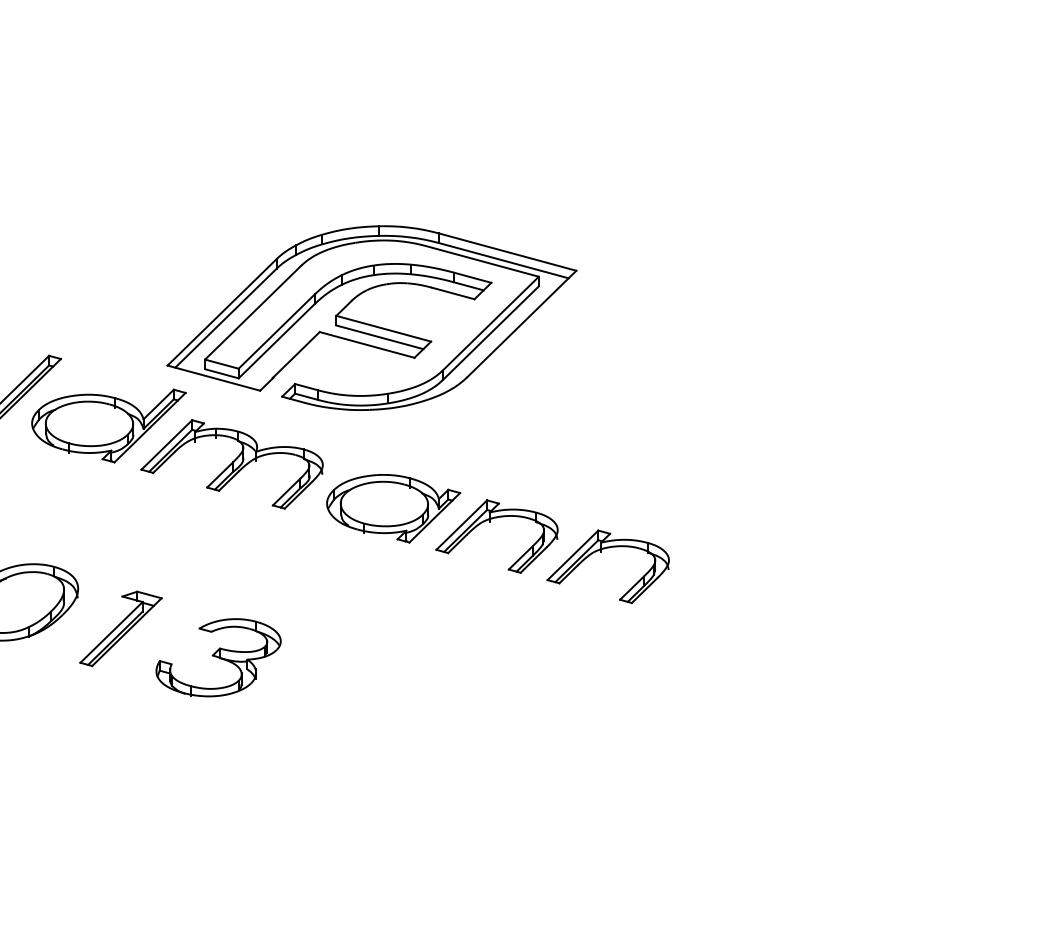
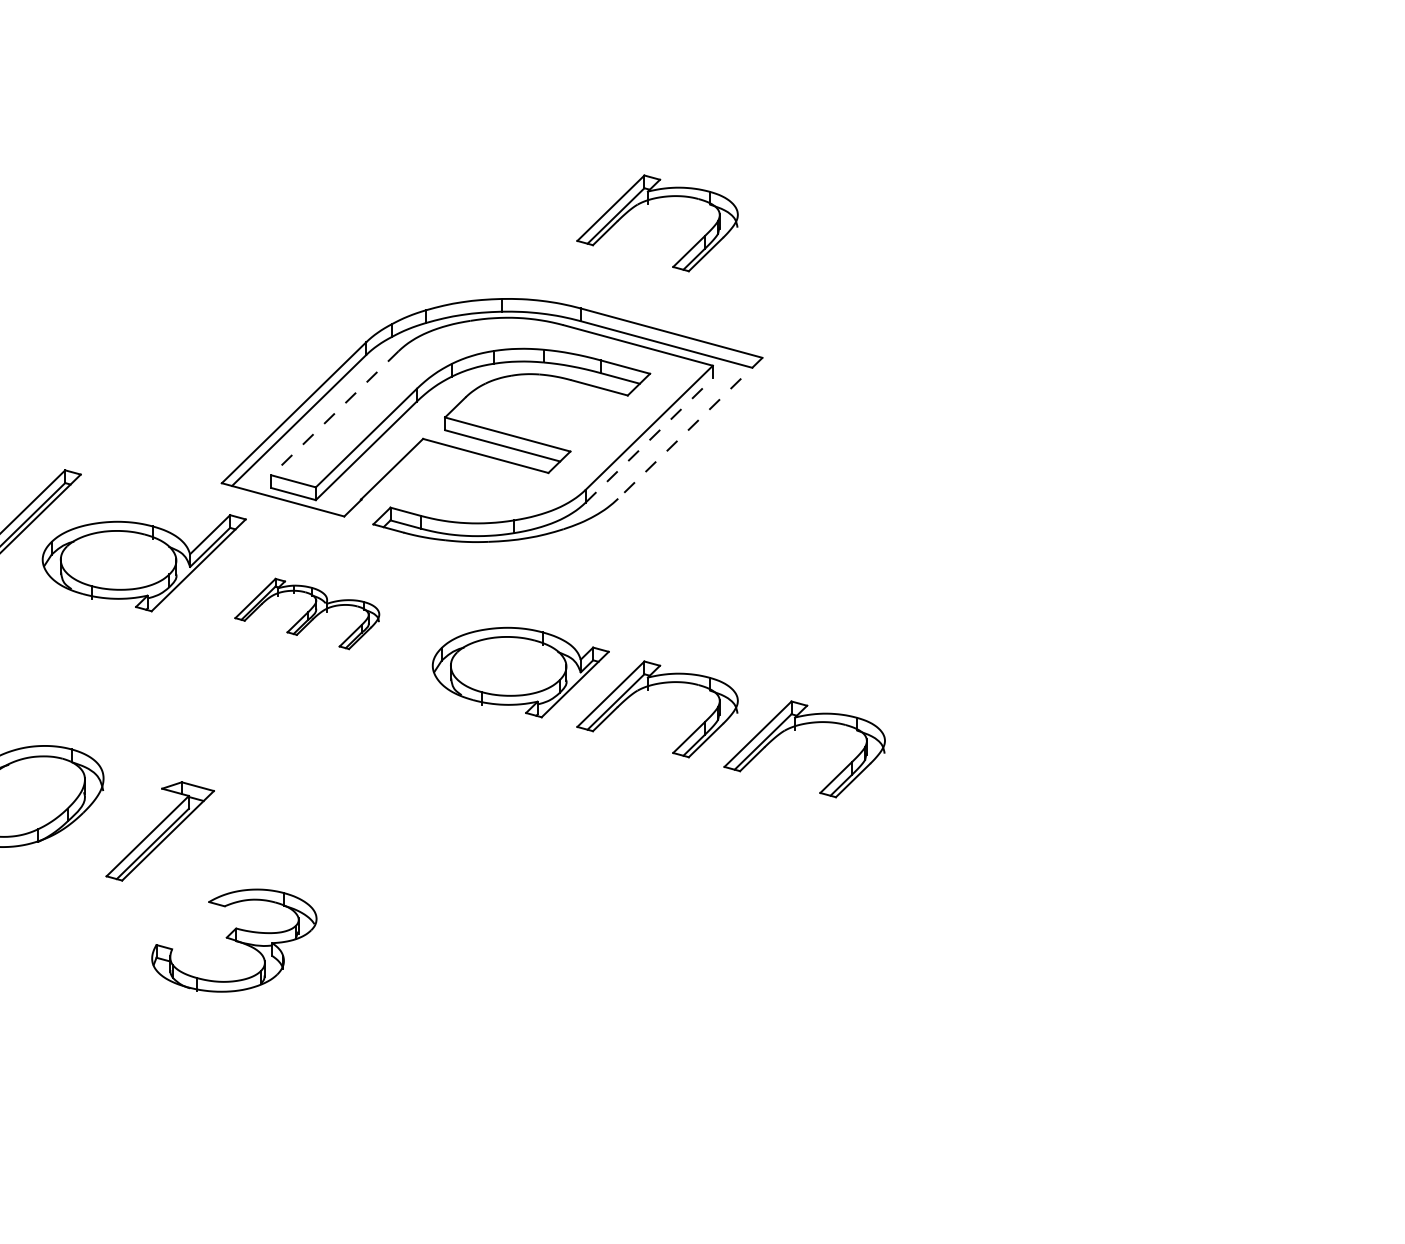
part: (490, 154) -> (648, 204), added
line: (253, 312) -> (335, 413), solid -> dashed
line: (521, 324) -> (690, 428), solid -> dashed
line: (490, 333) -> (649, 440), solid -> dashed
part: (232, 464) -> (307, 613), size x0.6
part: (218, 657) -> (234, 940), moved

